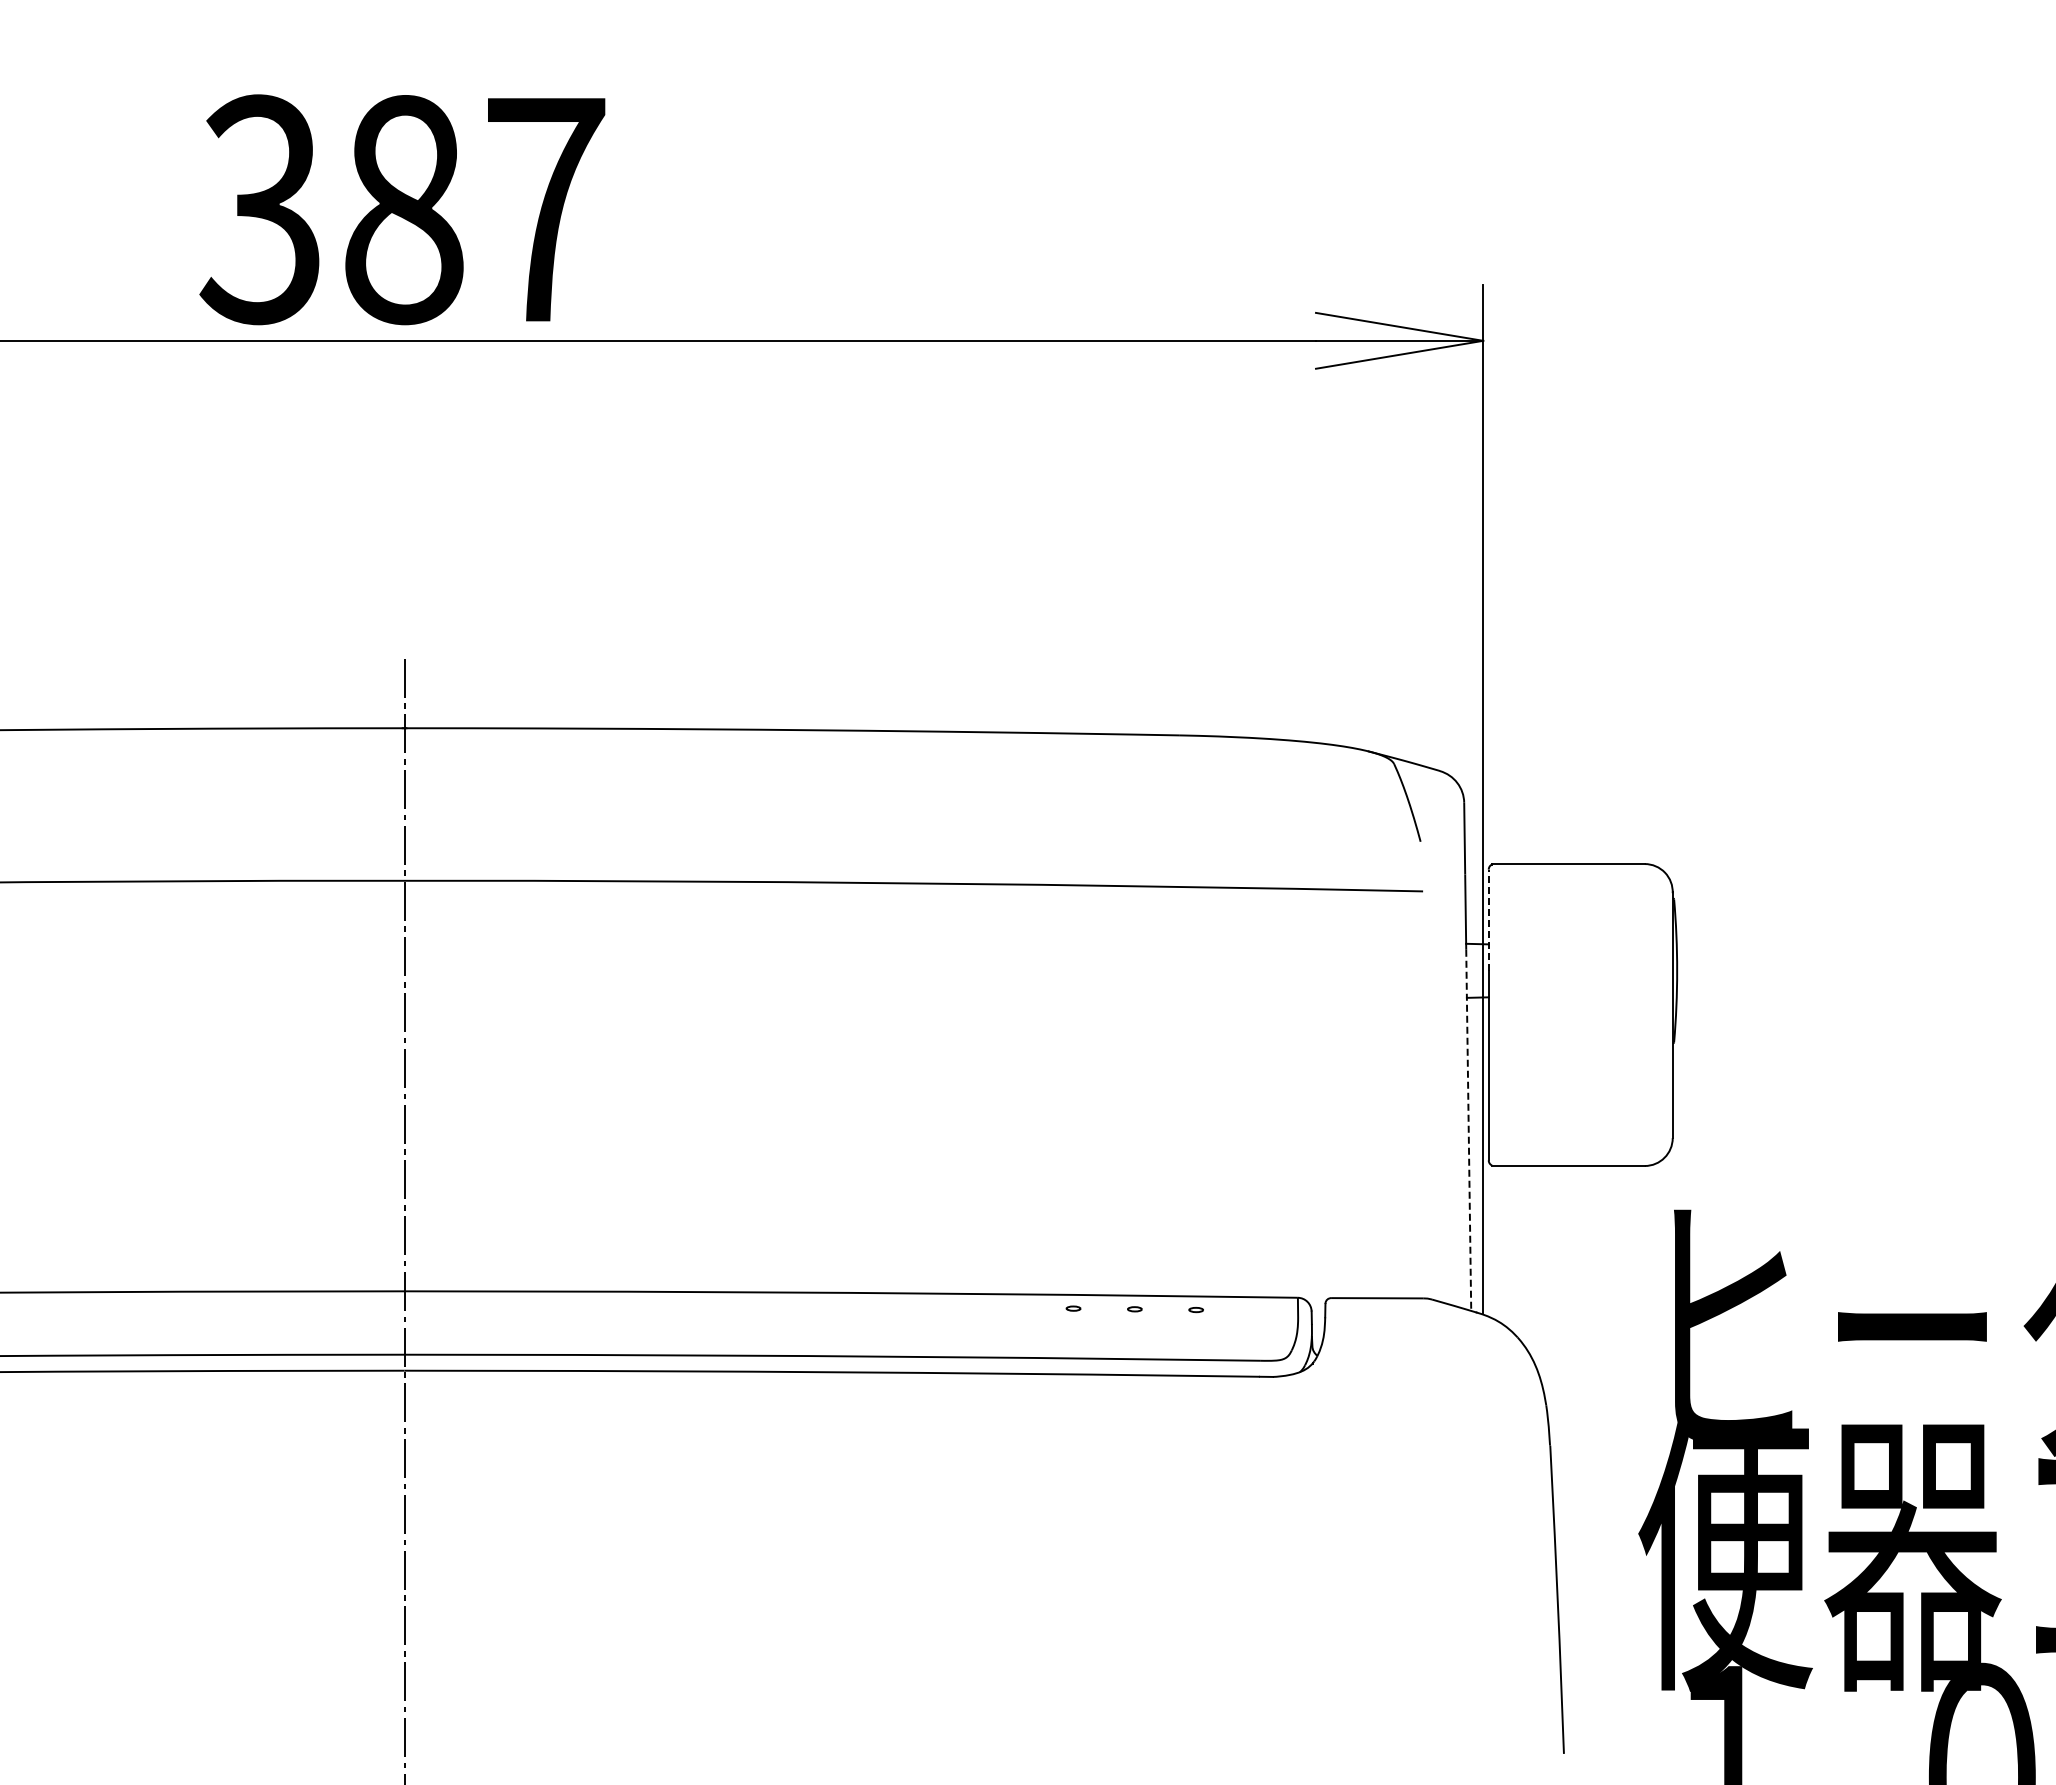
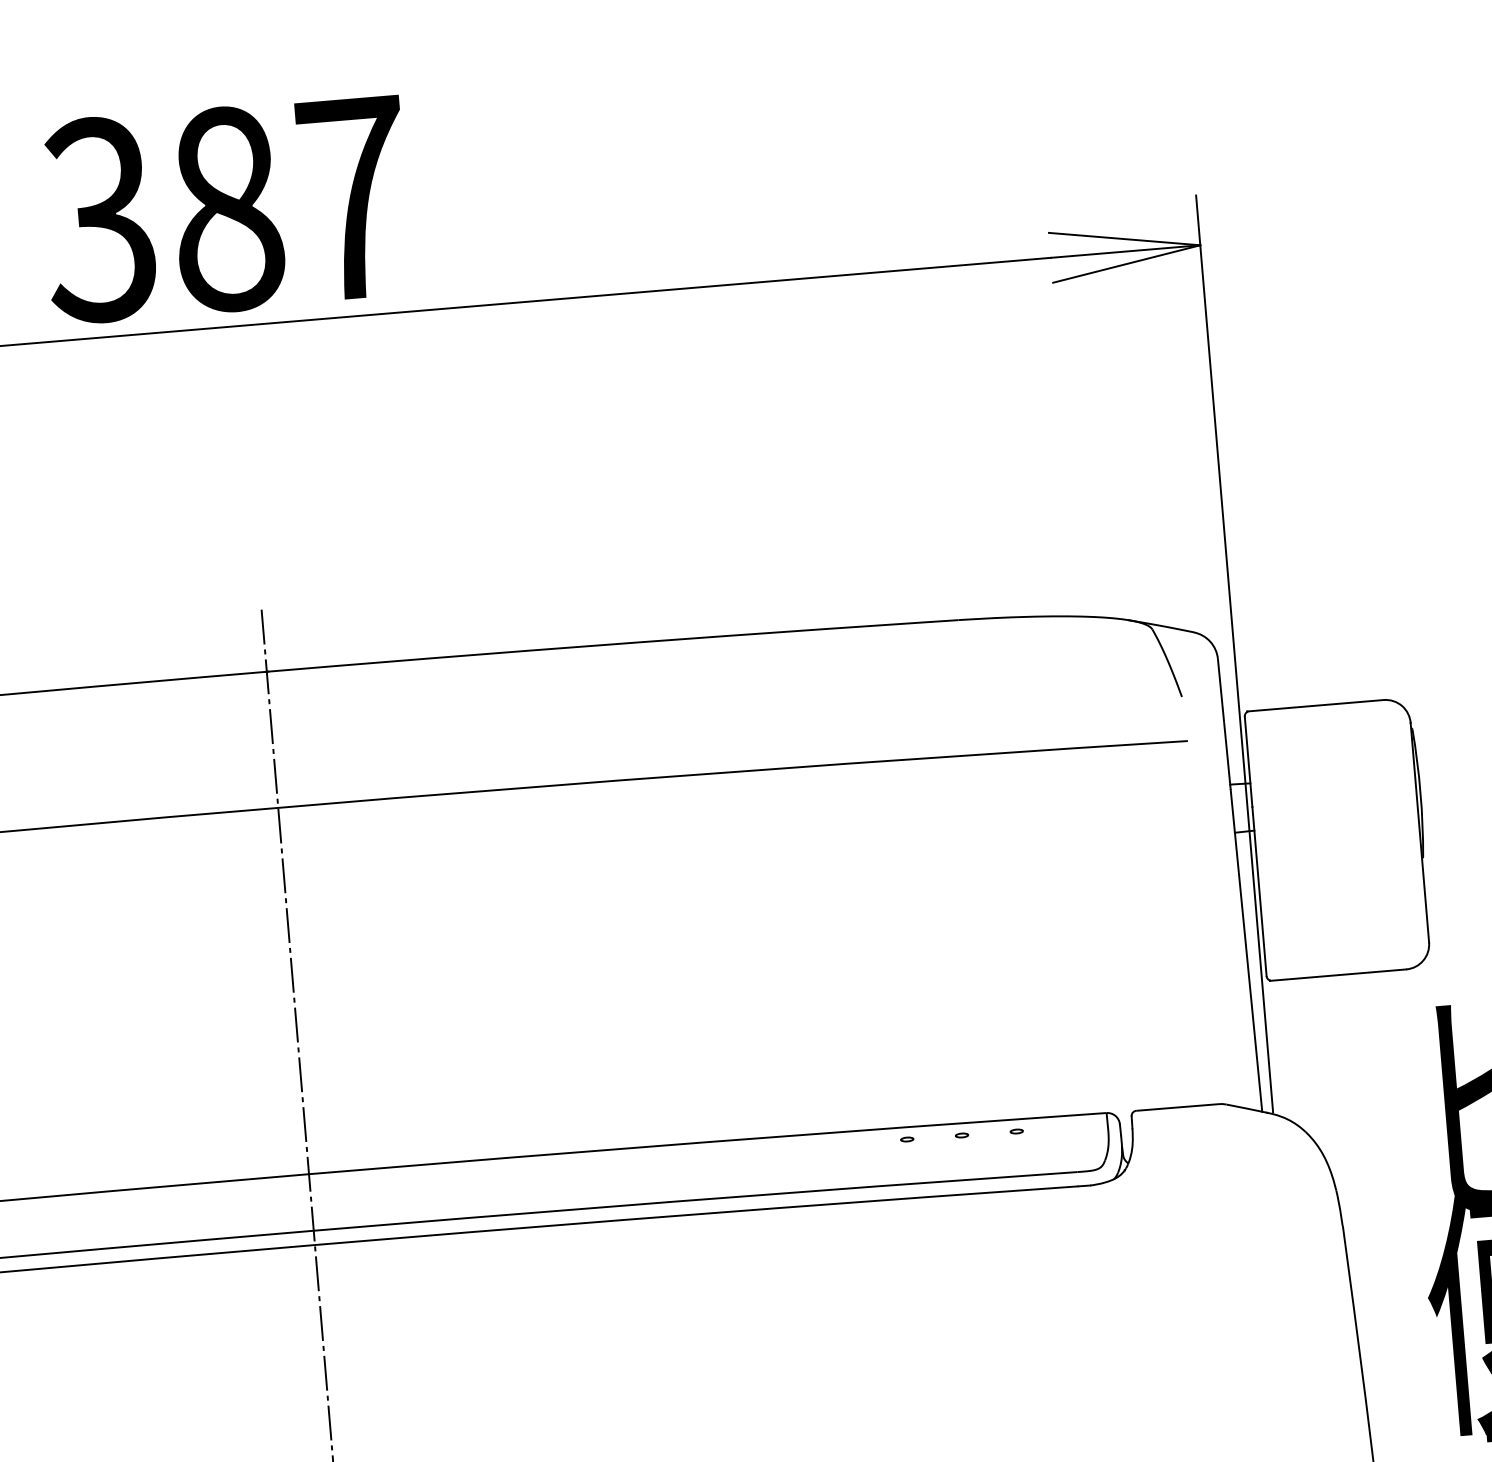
line: (1488, 920) -> (1248, 762), dashed -> solid
line: (1468, 1130) -> (1246, 950), dashed -> solid

